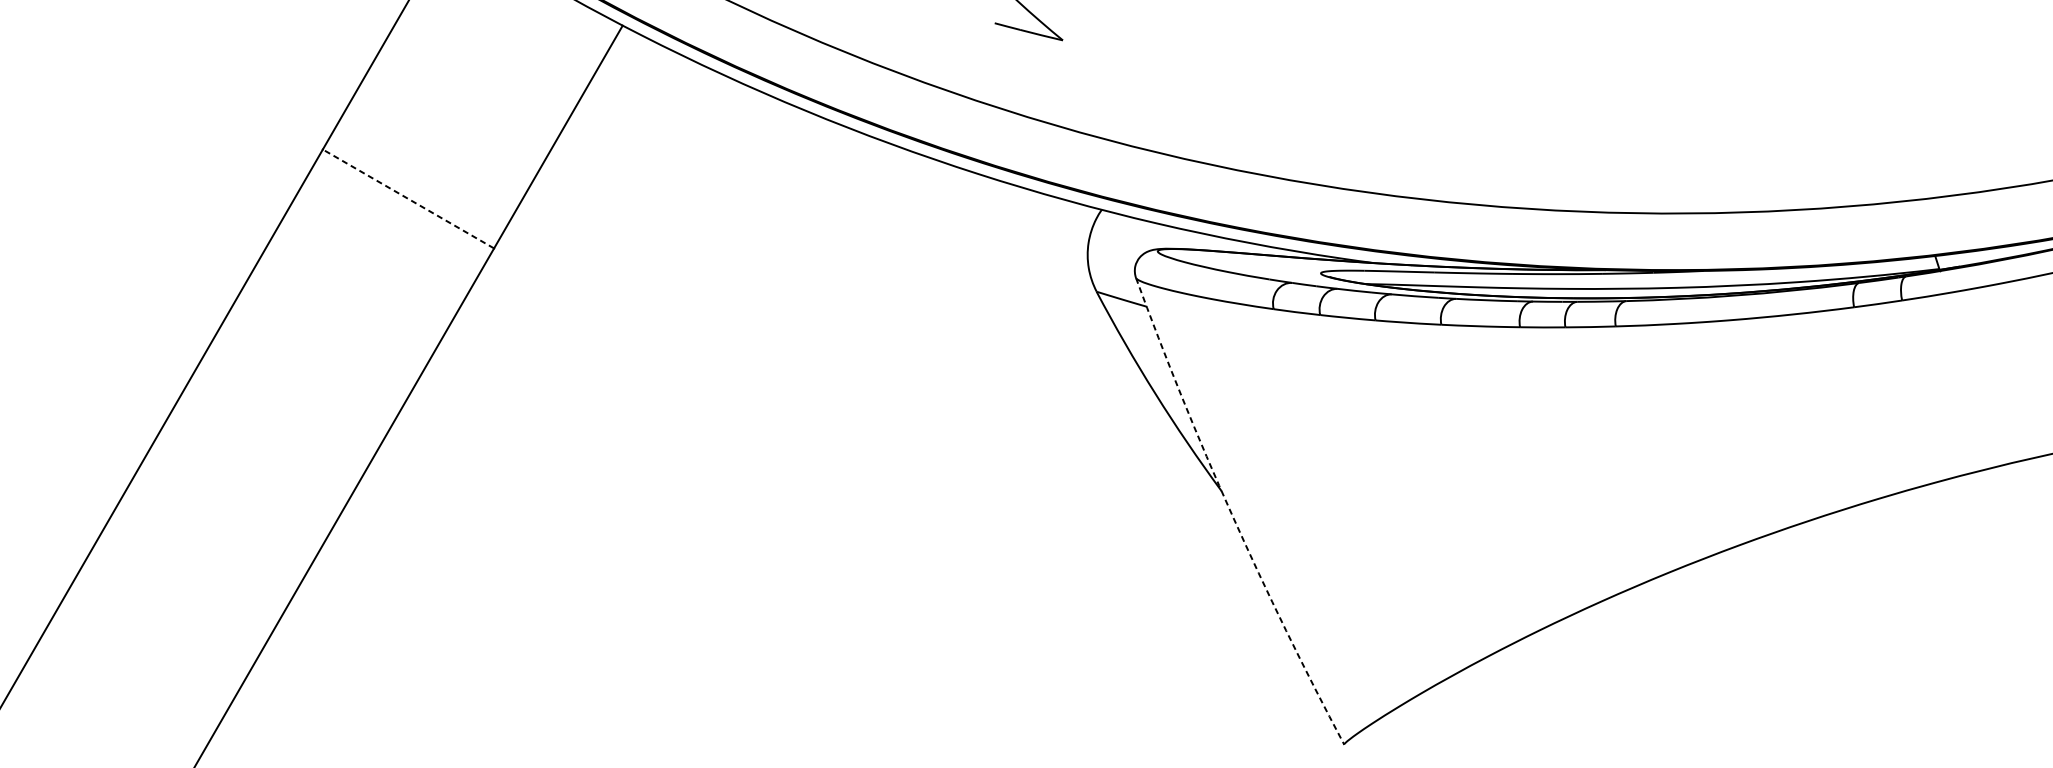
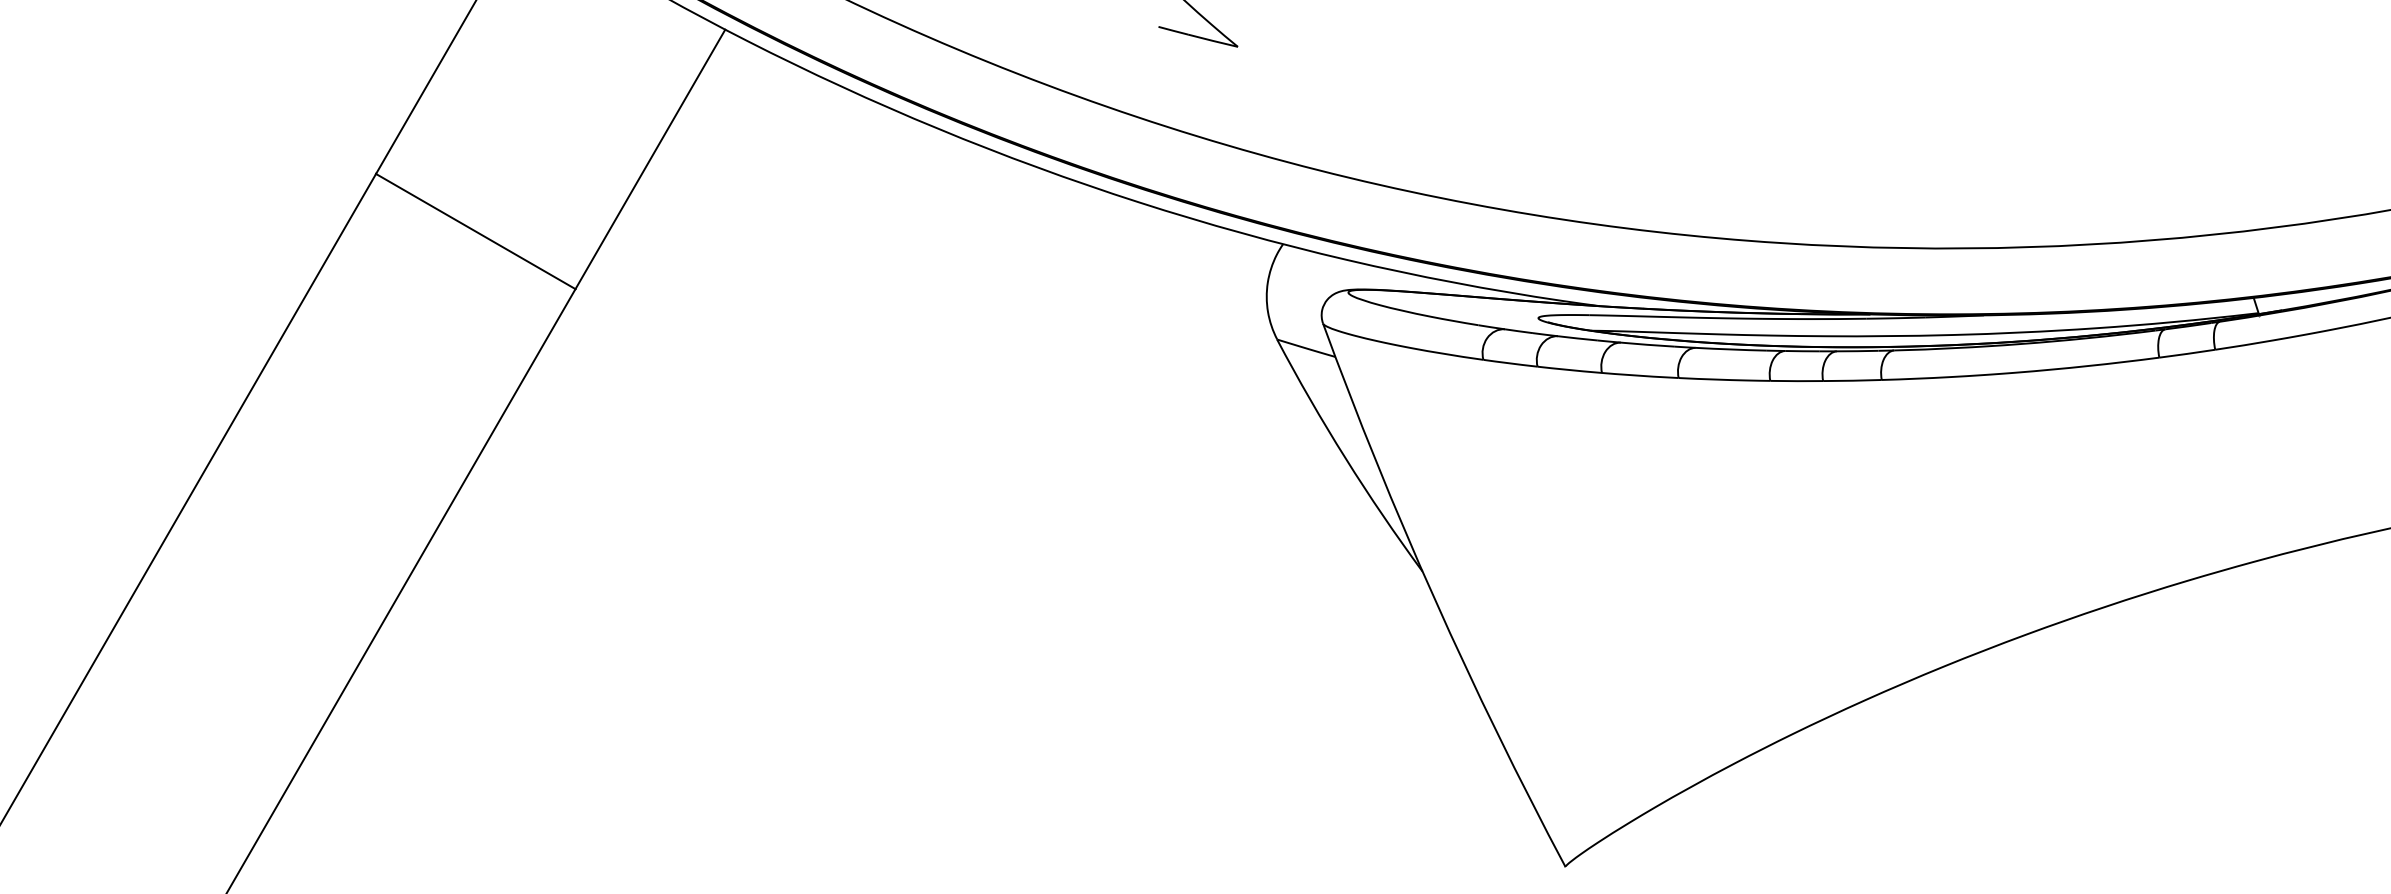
line: (408, 198) -> (475, 231), dashed -> solid
arc: (1231, 514) -> (1434, 599), dashed -> solid

